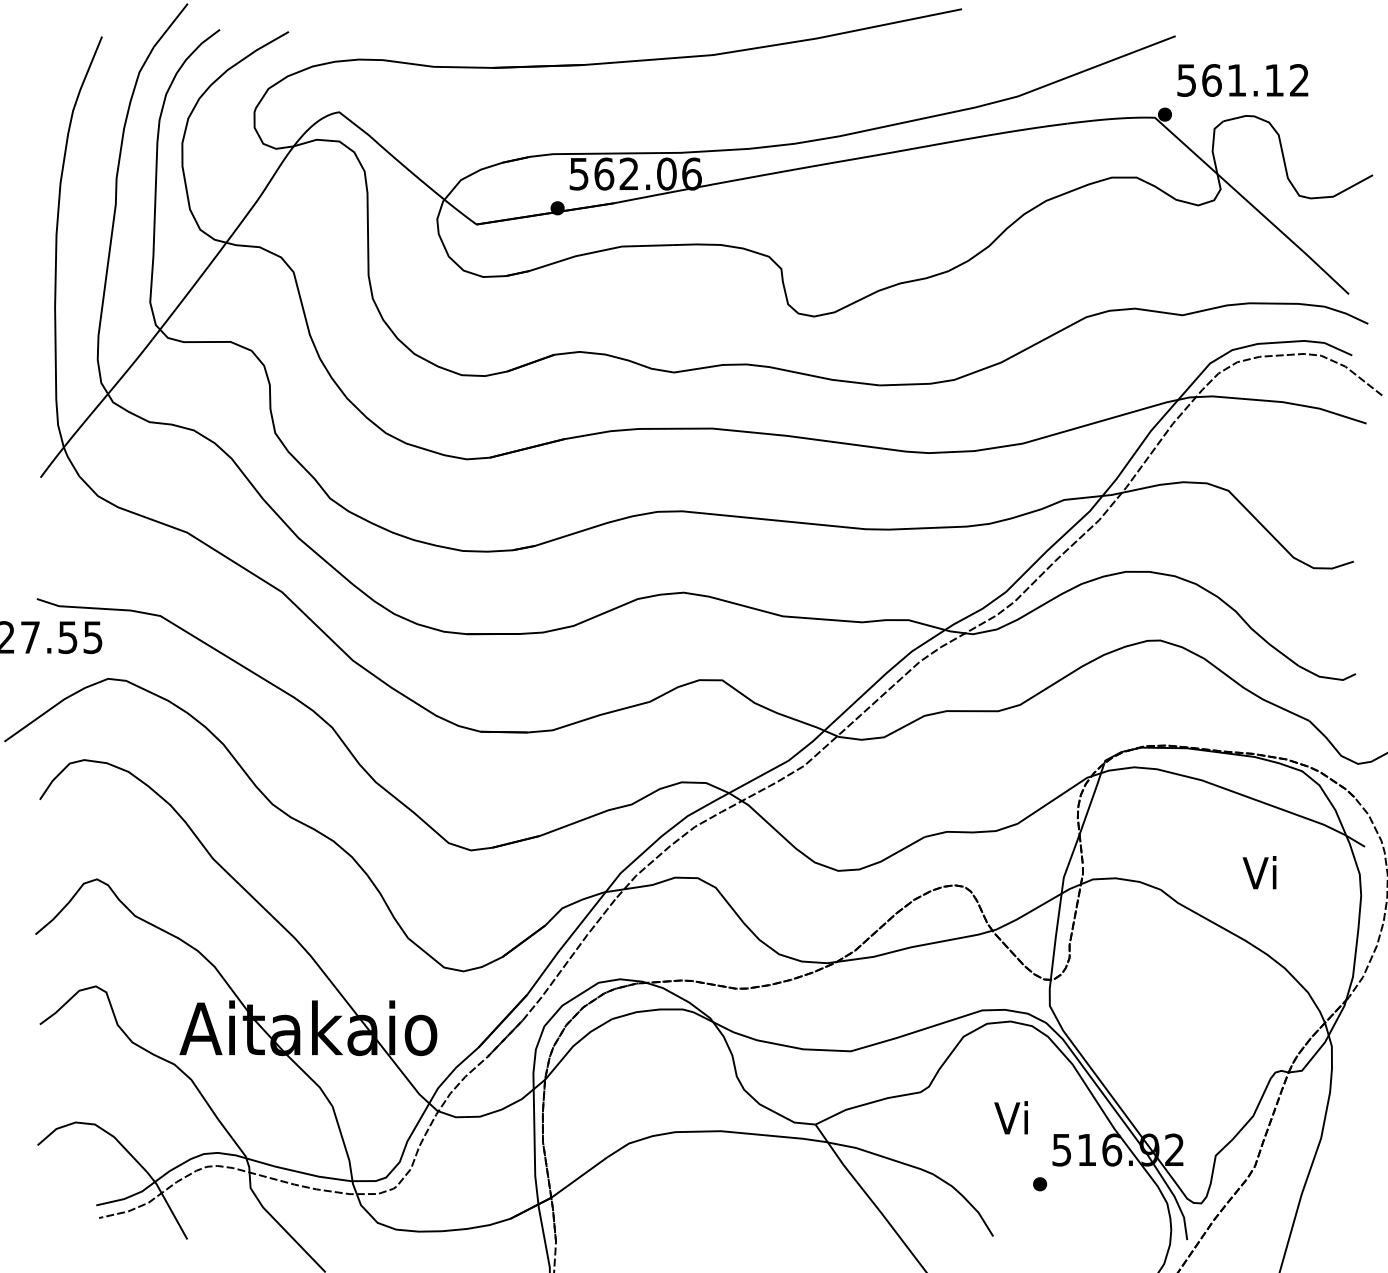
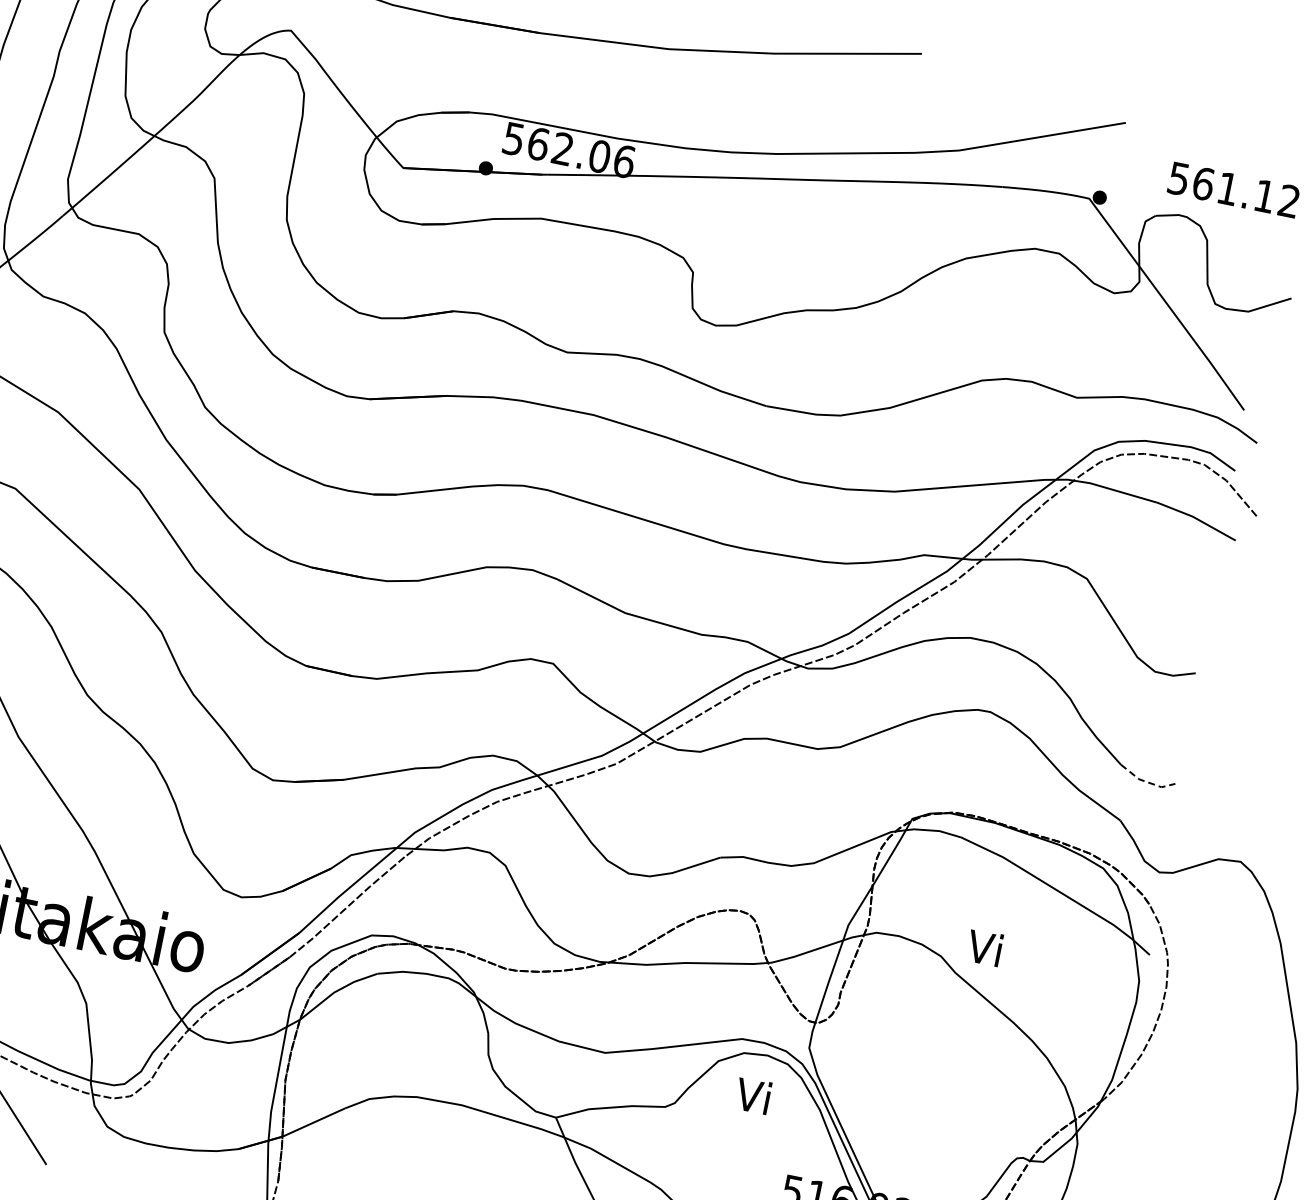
text: (1242, 80) -> (1233, 190), moved
line: (1327, 677) -> (1146, 781), solid -> dashed
text: (1259, 872) -> (984, 947), moved
text: (1010, 1117) -> (752, 1095), moved

